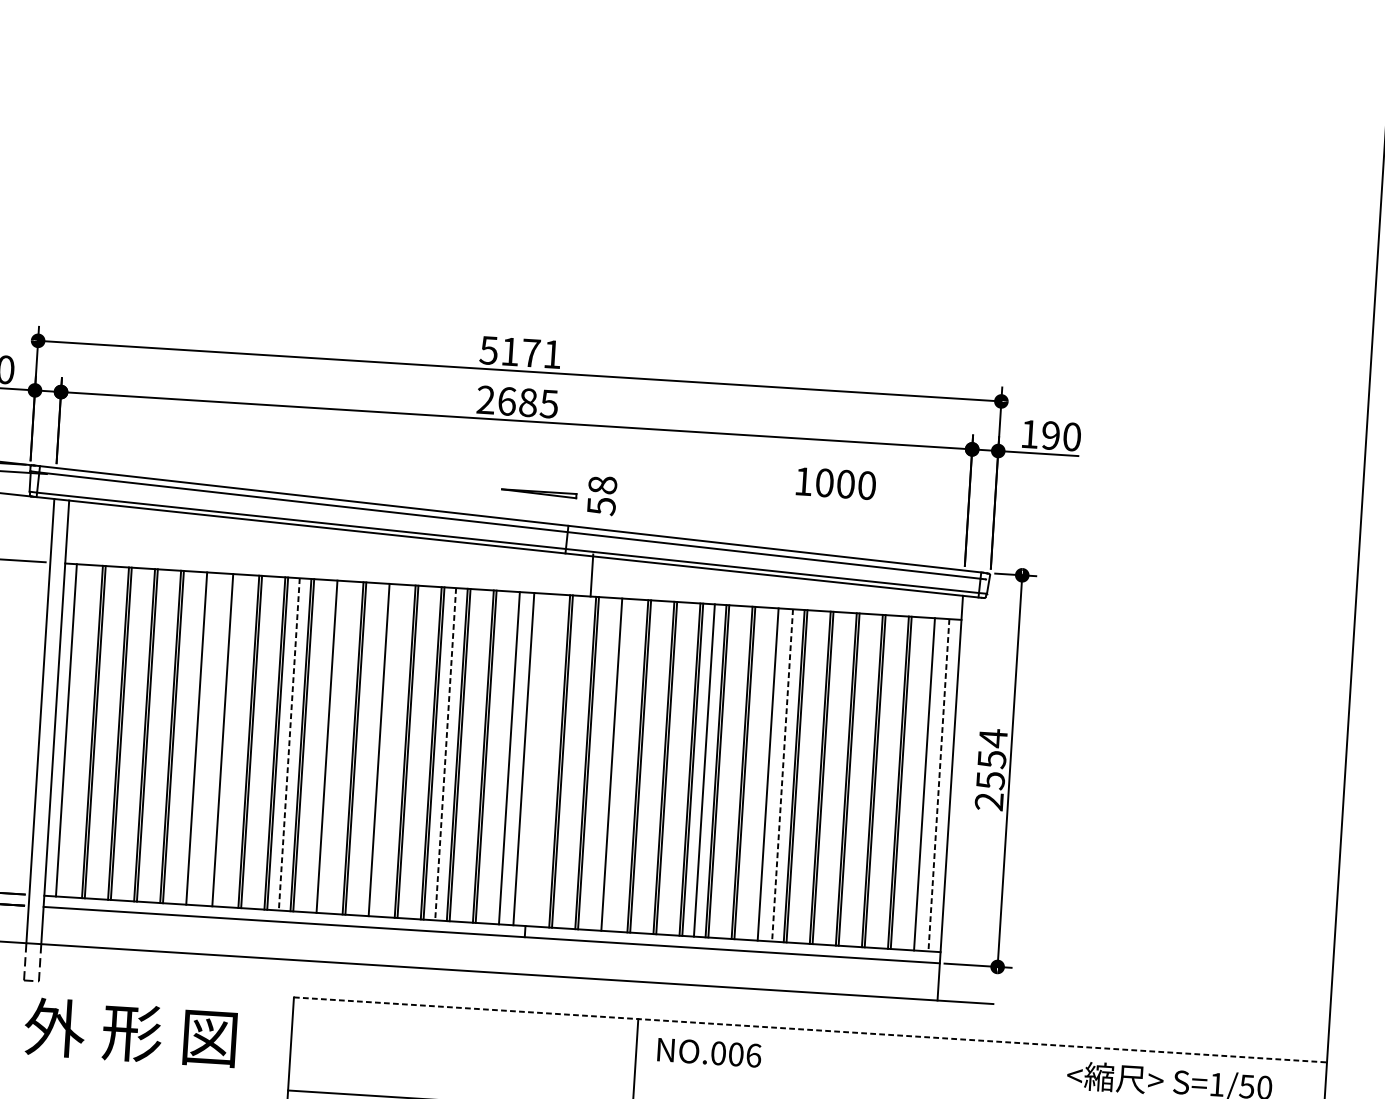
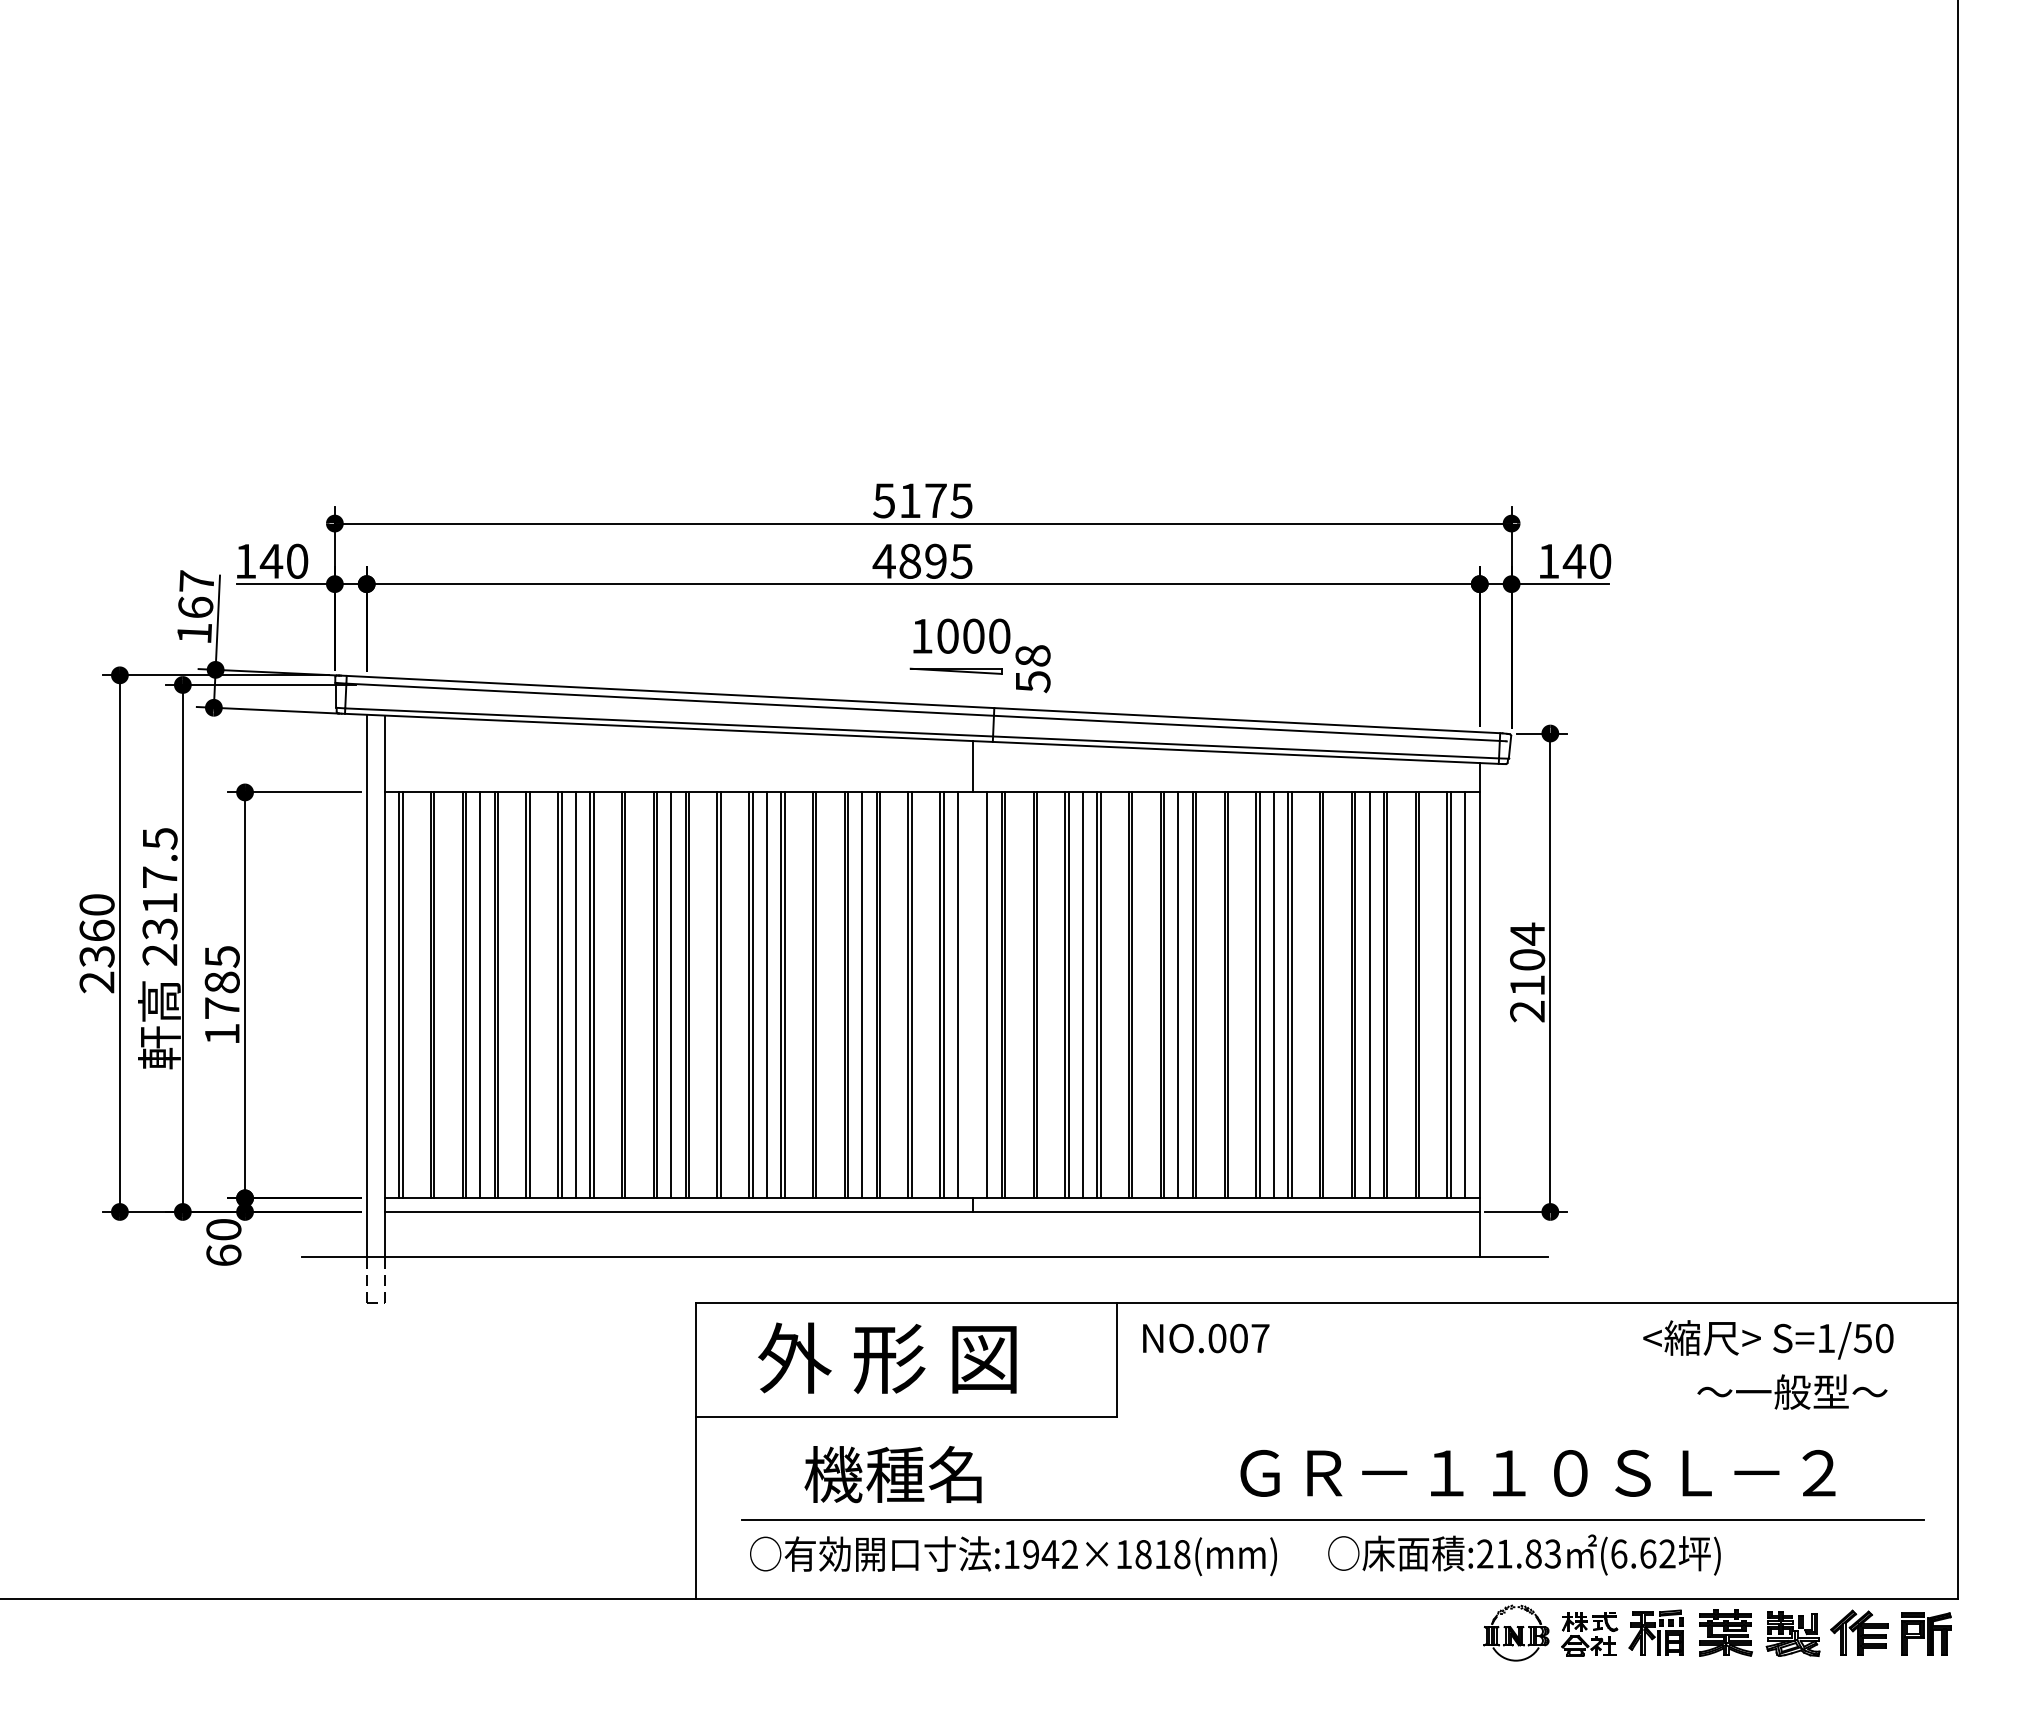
text: (552, 354) -> (961, 500), 5171 -> 5175
text: (506, 400) -> (909, 560), 2685 -> 4895
text: (1050, 434) -> (1574, 560), 190 -> 140
text: (835, 483) -> (961, 635), moved
line: (591, 575) -> (972, 766), moved
line: (69, 730) -> (402, 995), added
line: (133, 734) -> (480, 995), added
line: (199, 738) -> (561, 995), added
line: (210, 739) -> (575, 995), added
line: (225, 740) -> (593, 995), added
line: (289, 744) -> (671, 995), dashed -> solid
line: (329, 747) -> (720, 995), added
line: (367, 749) -> (766, 995), added
line: (381, 750) -> (784, 995), added
line: (445, 754) -> (862, 995), dashed -> solid
line: (512, 758) -> (943, 995), added
line: (548, 760) -> (987, 995), added
line: (614, 764) -> (1068, 995), added
line: (625, 765) -> (1082, 995), added
text: (991, 770) -> (1527, 973), 2554 -> 2104
line: (770, 774) -> (1259, 995), added
line: (782, 775) -> (1273, 995), dashed -> solid
line: (860, 780) -> (1369, 995), added
line: (927, 784) -> (1450, 995), added
line: (939, 785) -> (1465, 995), dashed -> solid
line: (810, 1029) -> (1327, 1302), dashed -> solid
text: (130, 1032) -> (887, 1357), moved
text: (753, 1055) -> (1260, 1338), NO.006 -> NO.007

